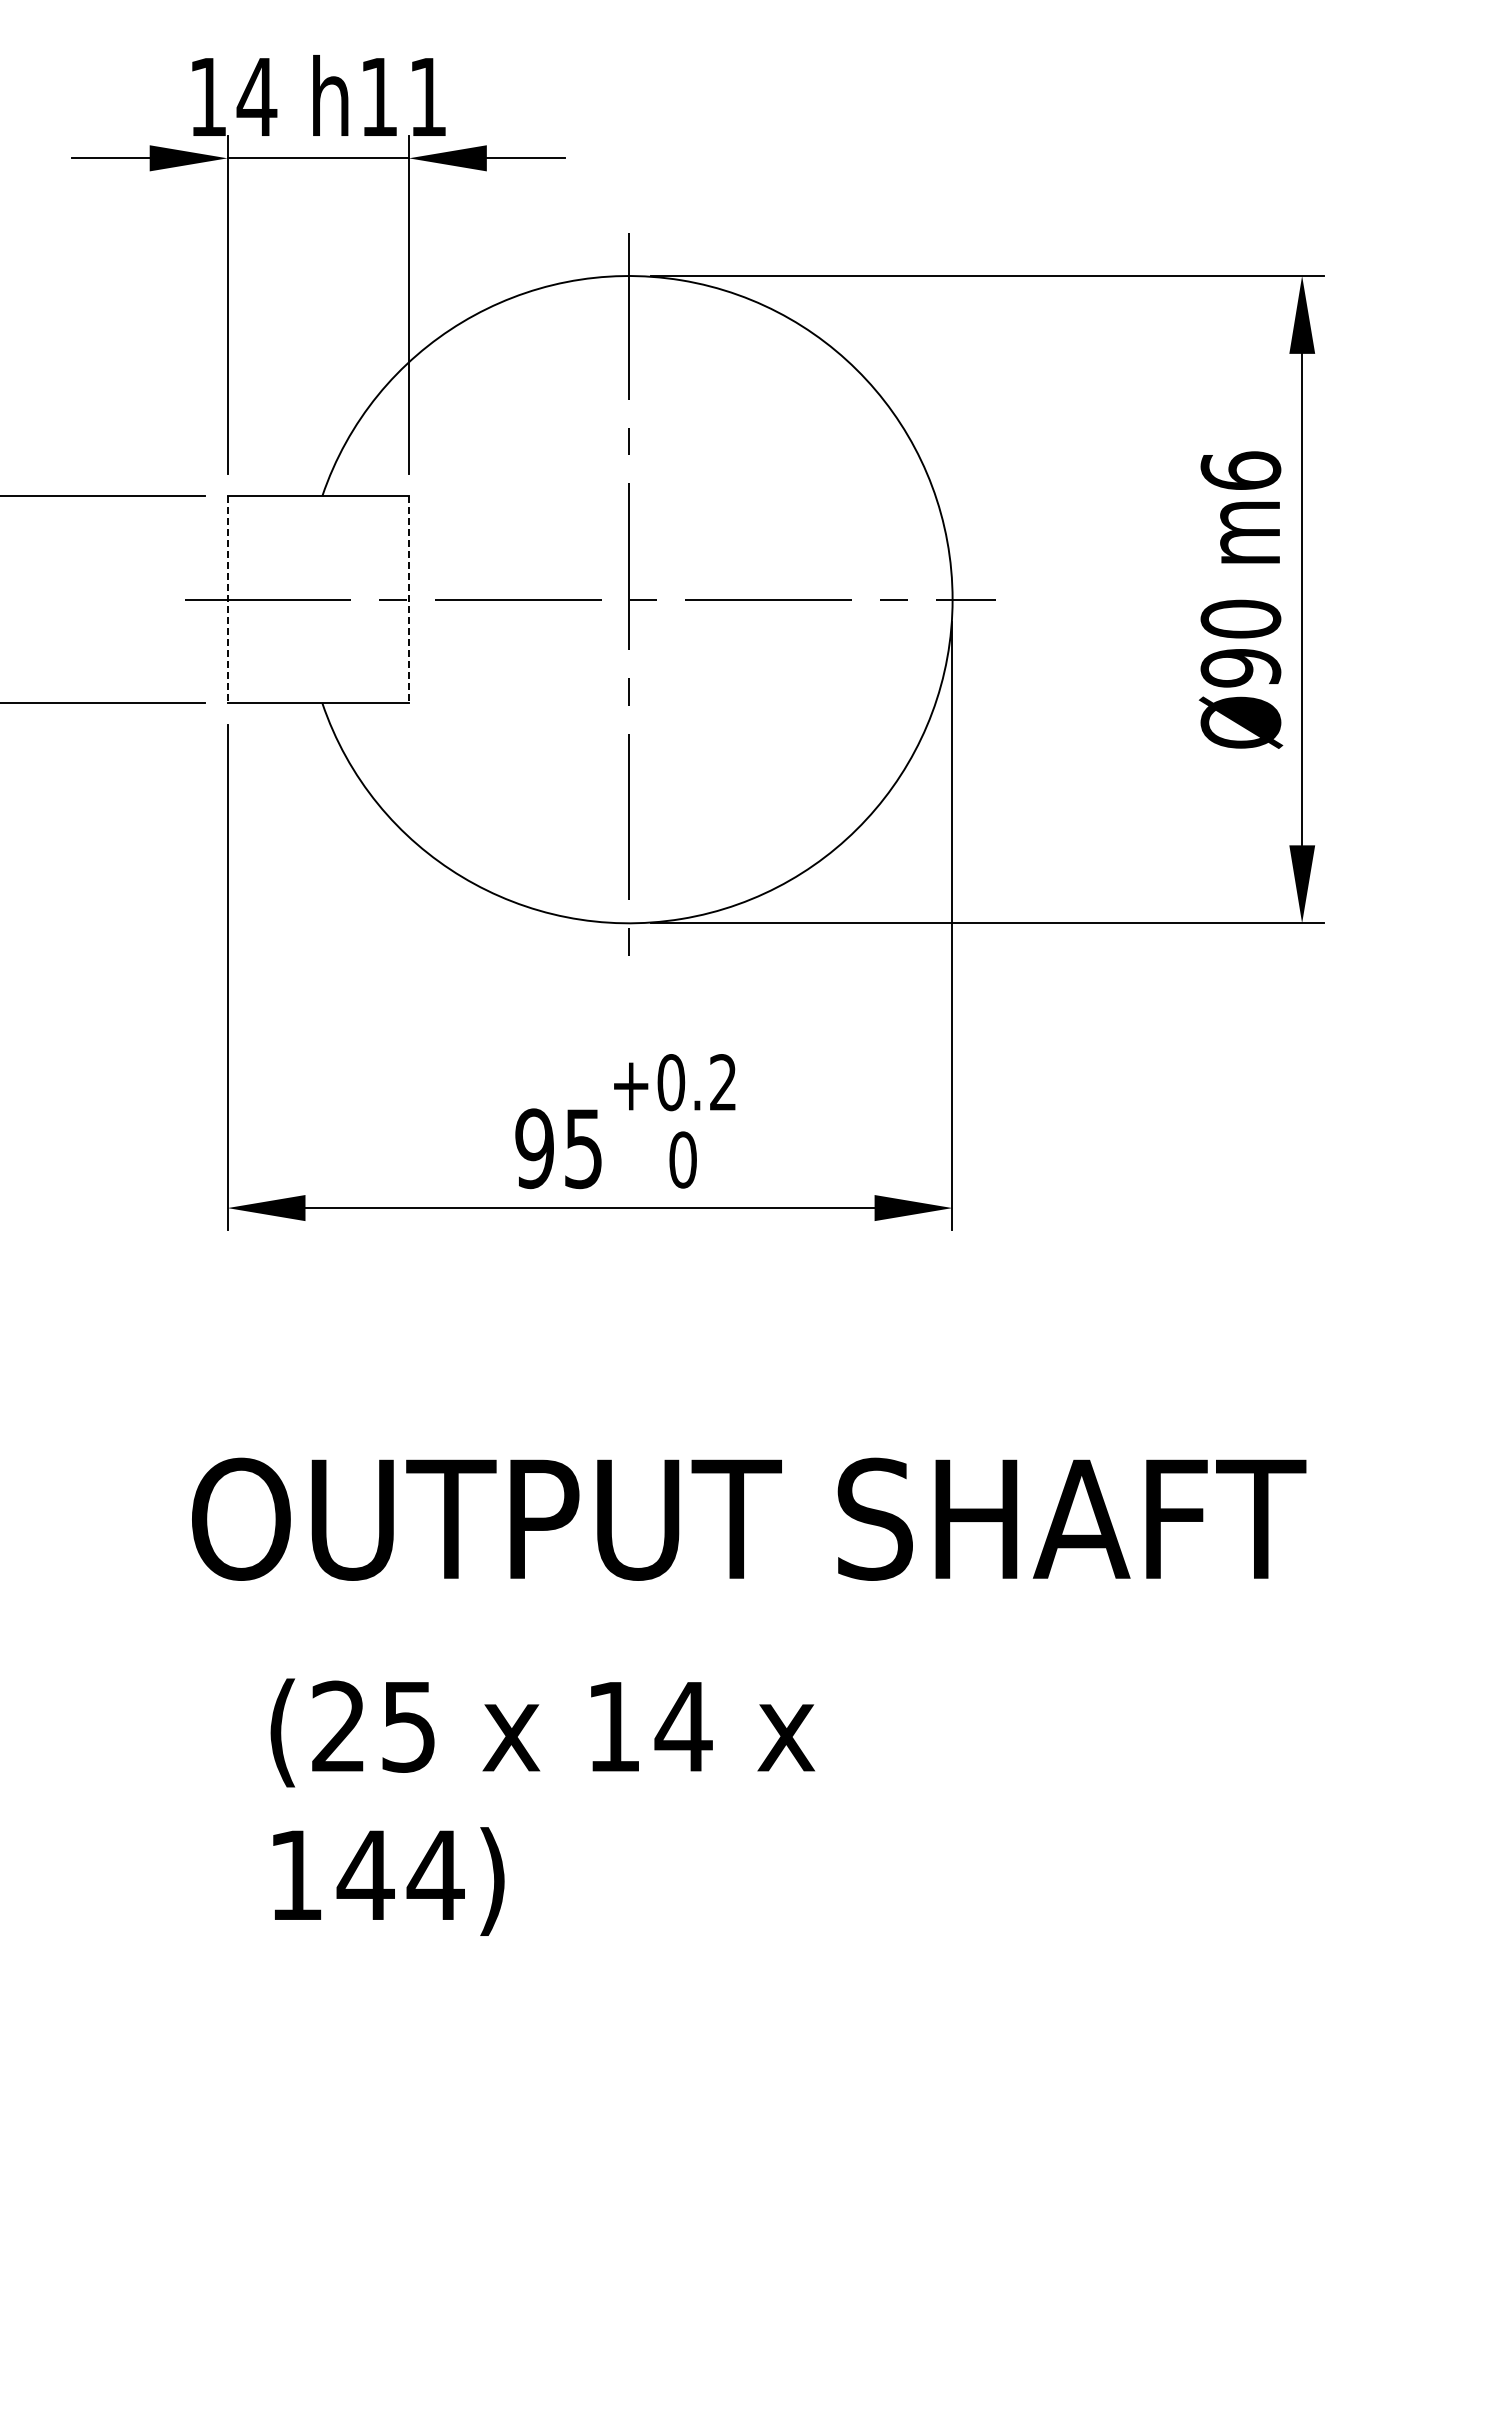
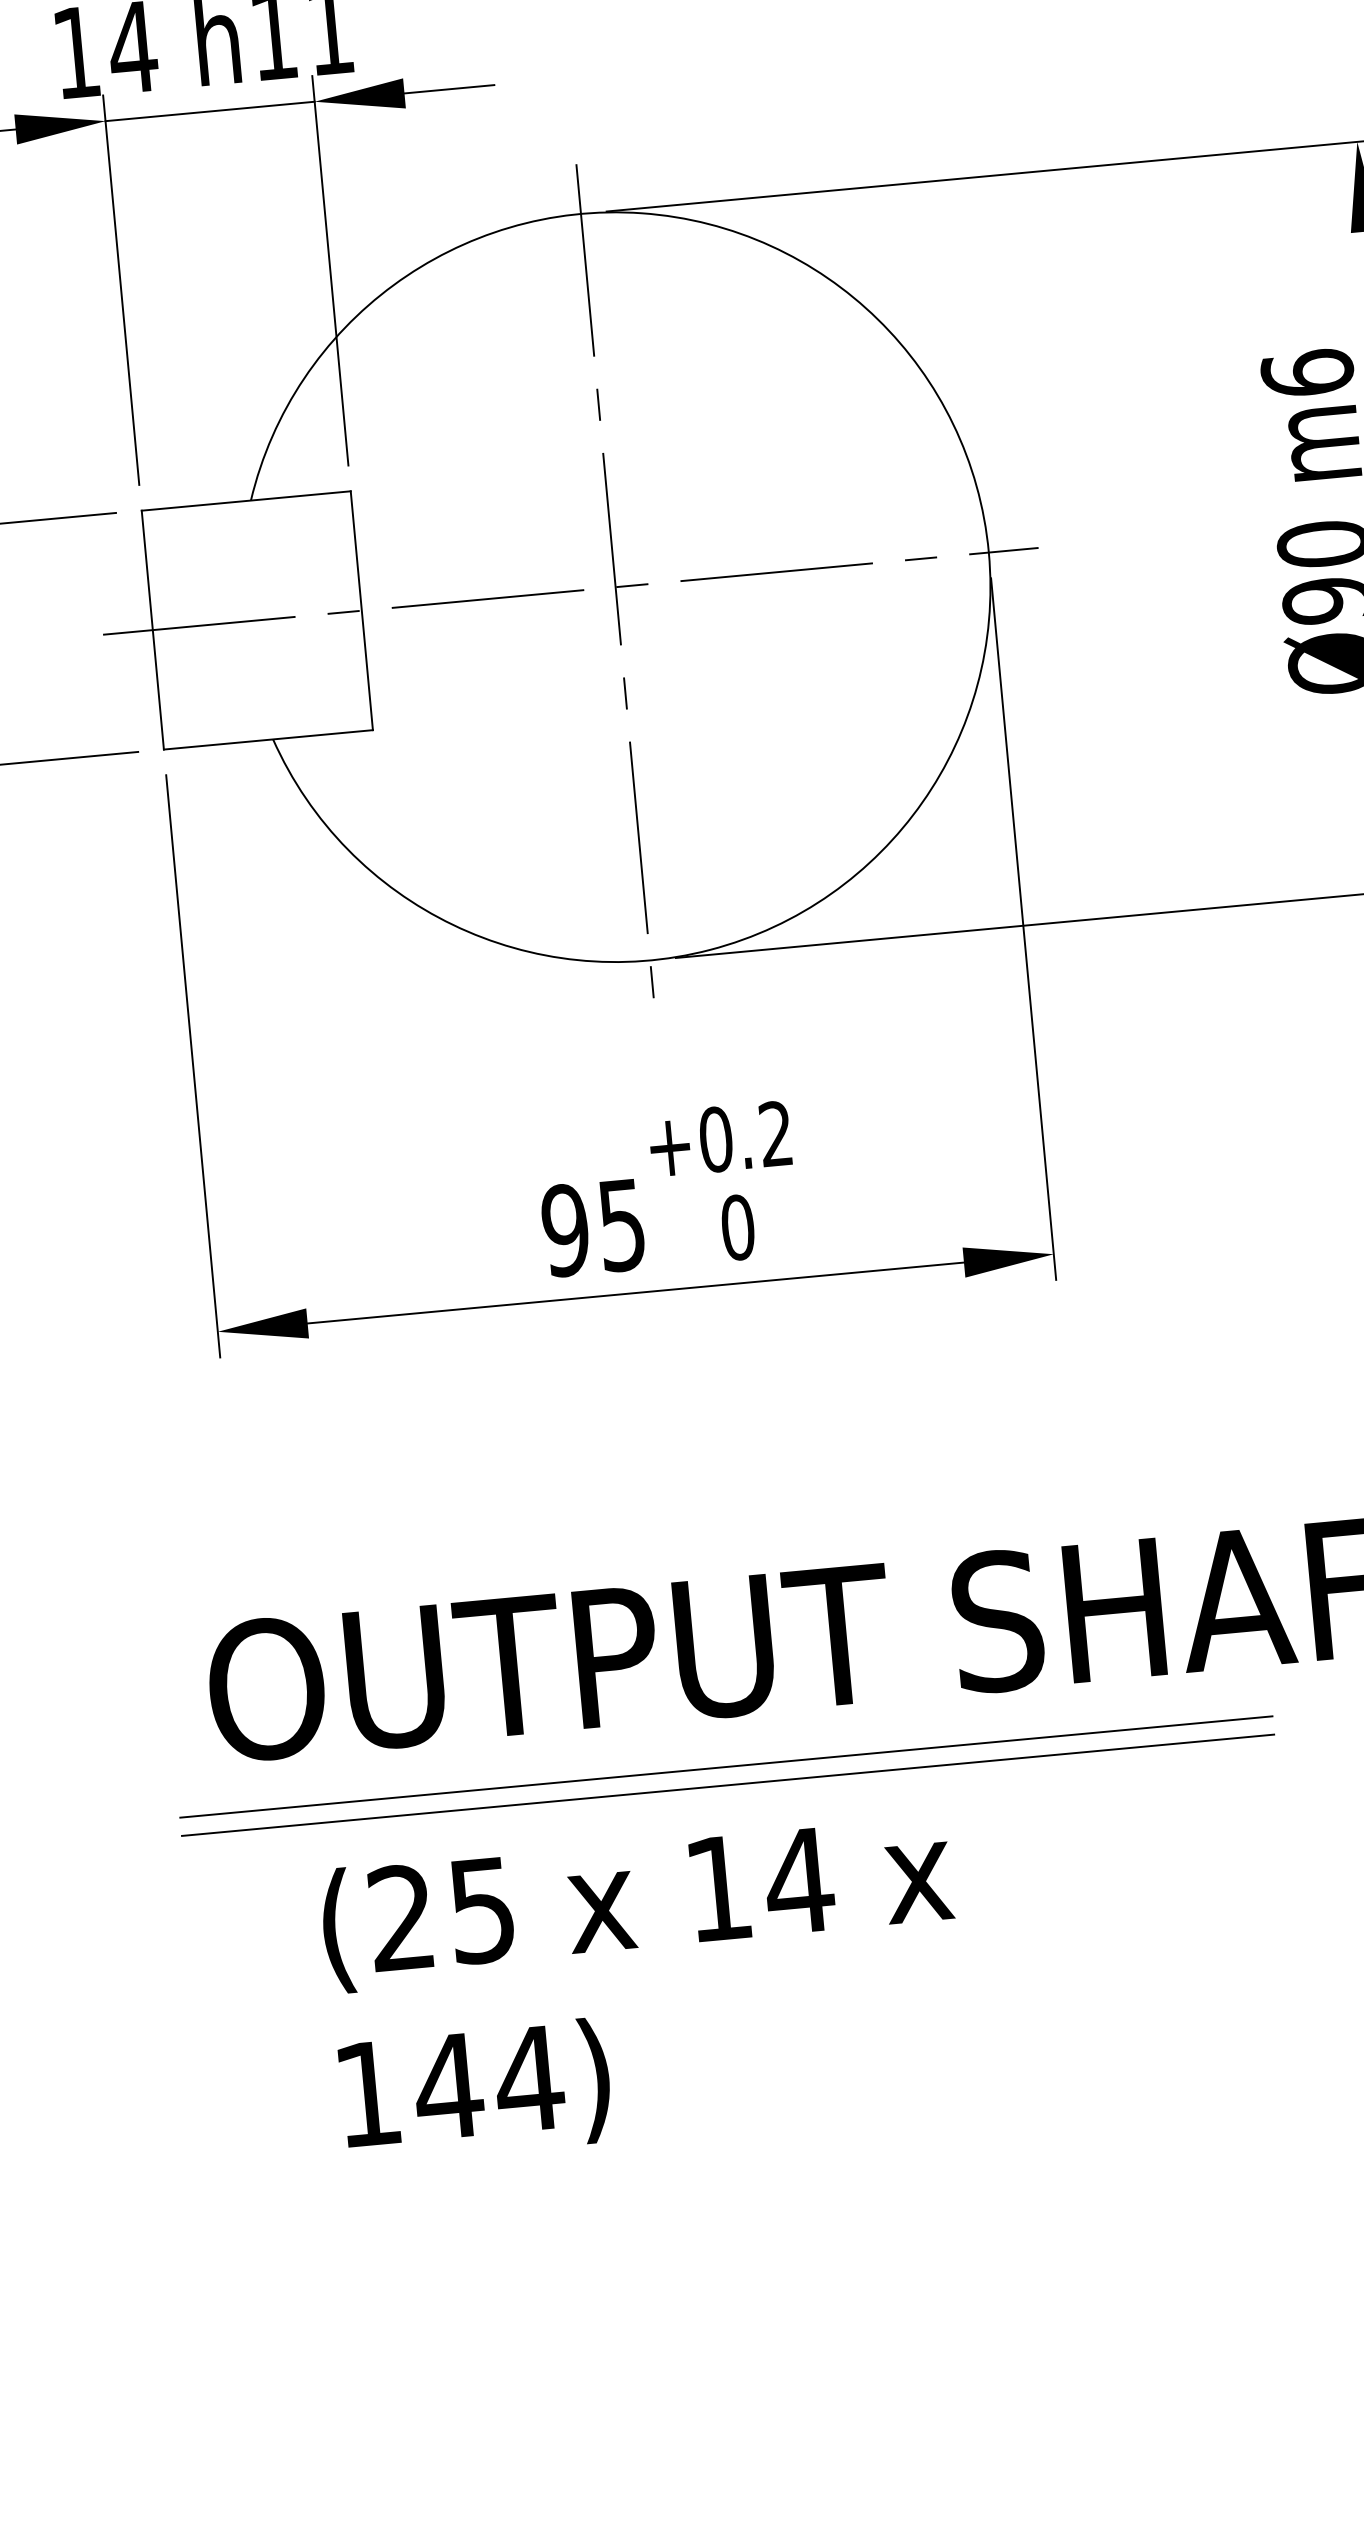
line: (227, 599) -> (152, 629), dashed -> solid
line: (408, 599) -> (361, 610), dashed -> solid
line: (629, 1622) -> (725, 1766), added
line: (629, 1638) -> (727, 1785), added

